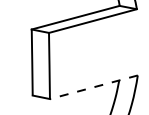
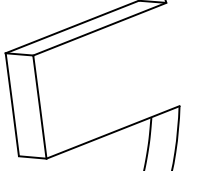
line: (93, 87) -> (112, 132), dashed -> solid

